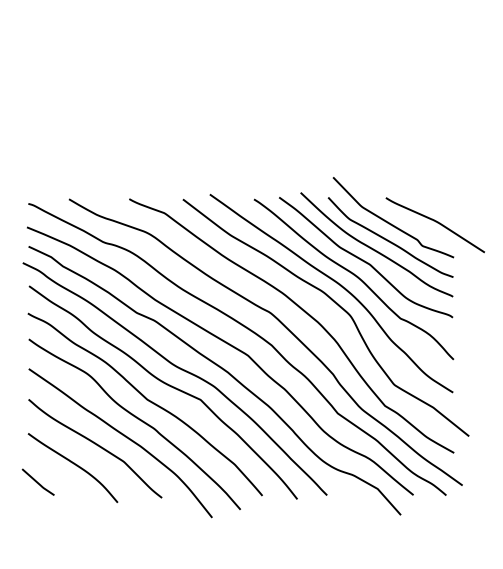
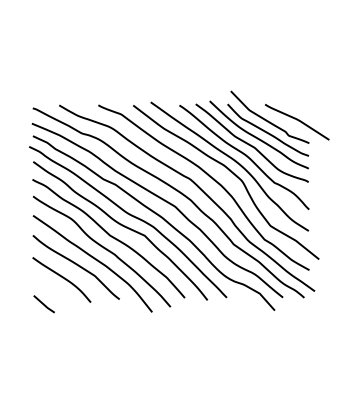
line: (37, 482) -> (43, 304), moved

